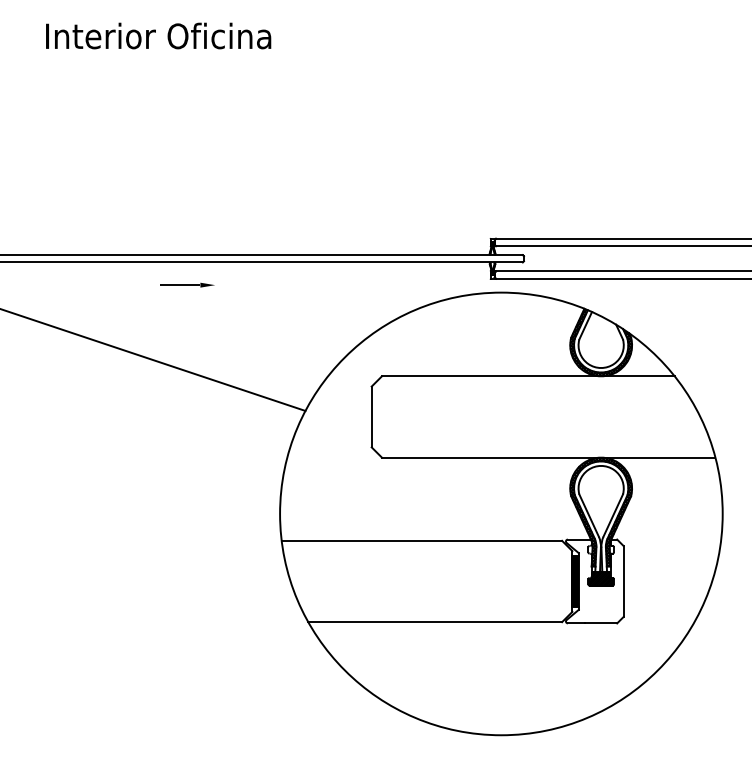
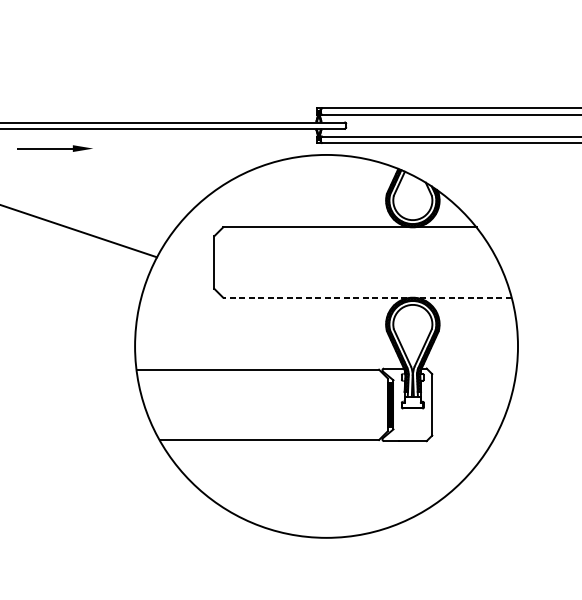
part: (187, 284) -> (54, 147), size x1.6
line: (548, 457) -> (367, 297), solid -> dashed
hatch: (601, 578) -> (413, 402), removed

